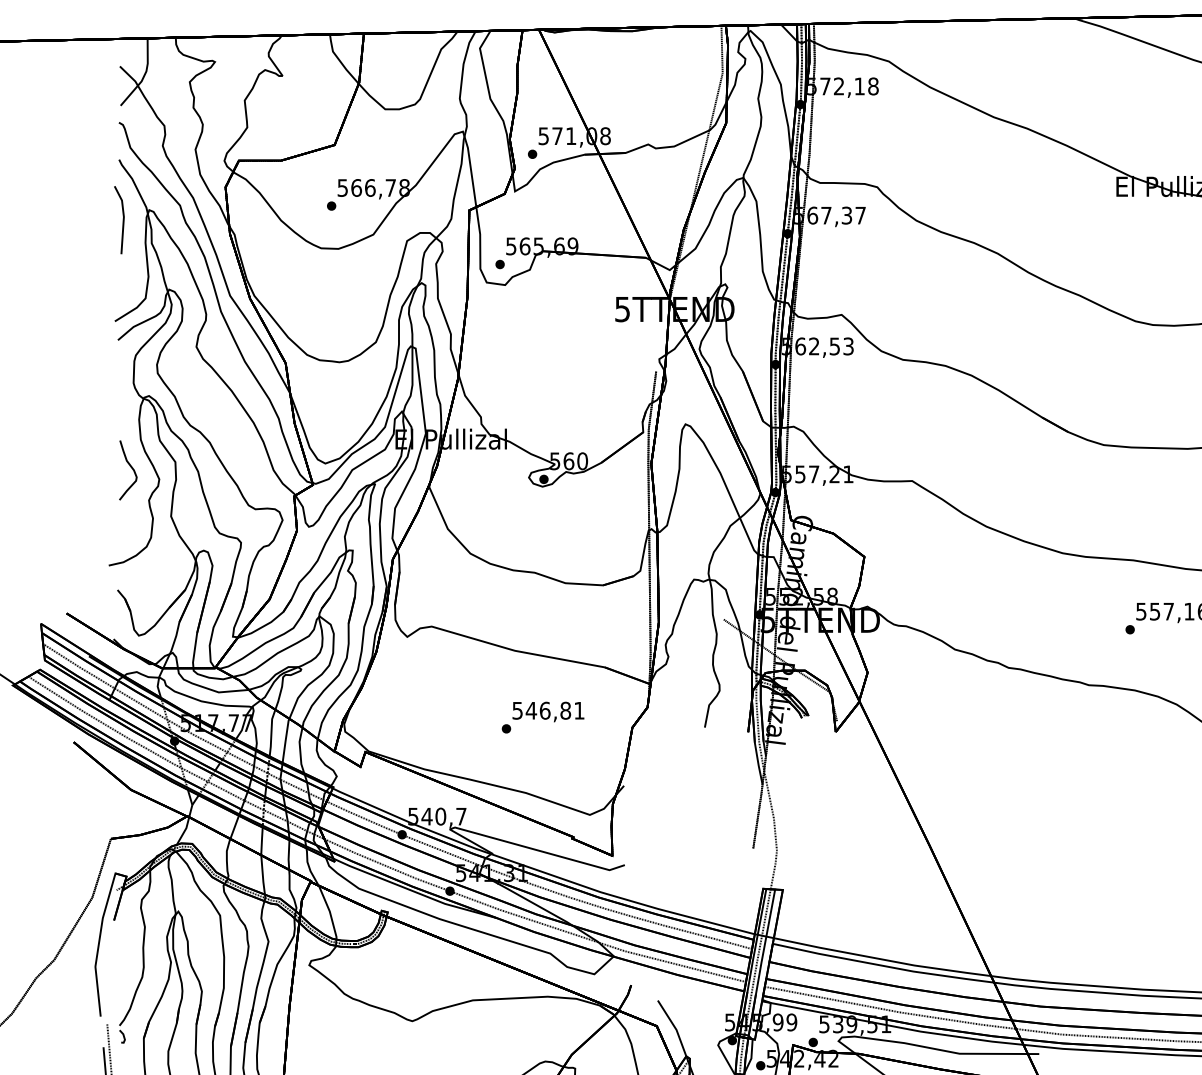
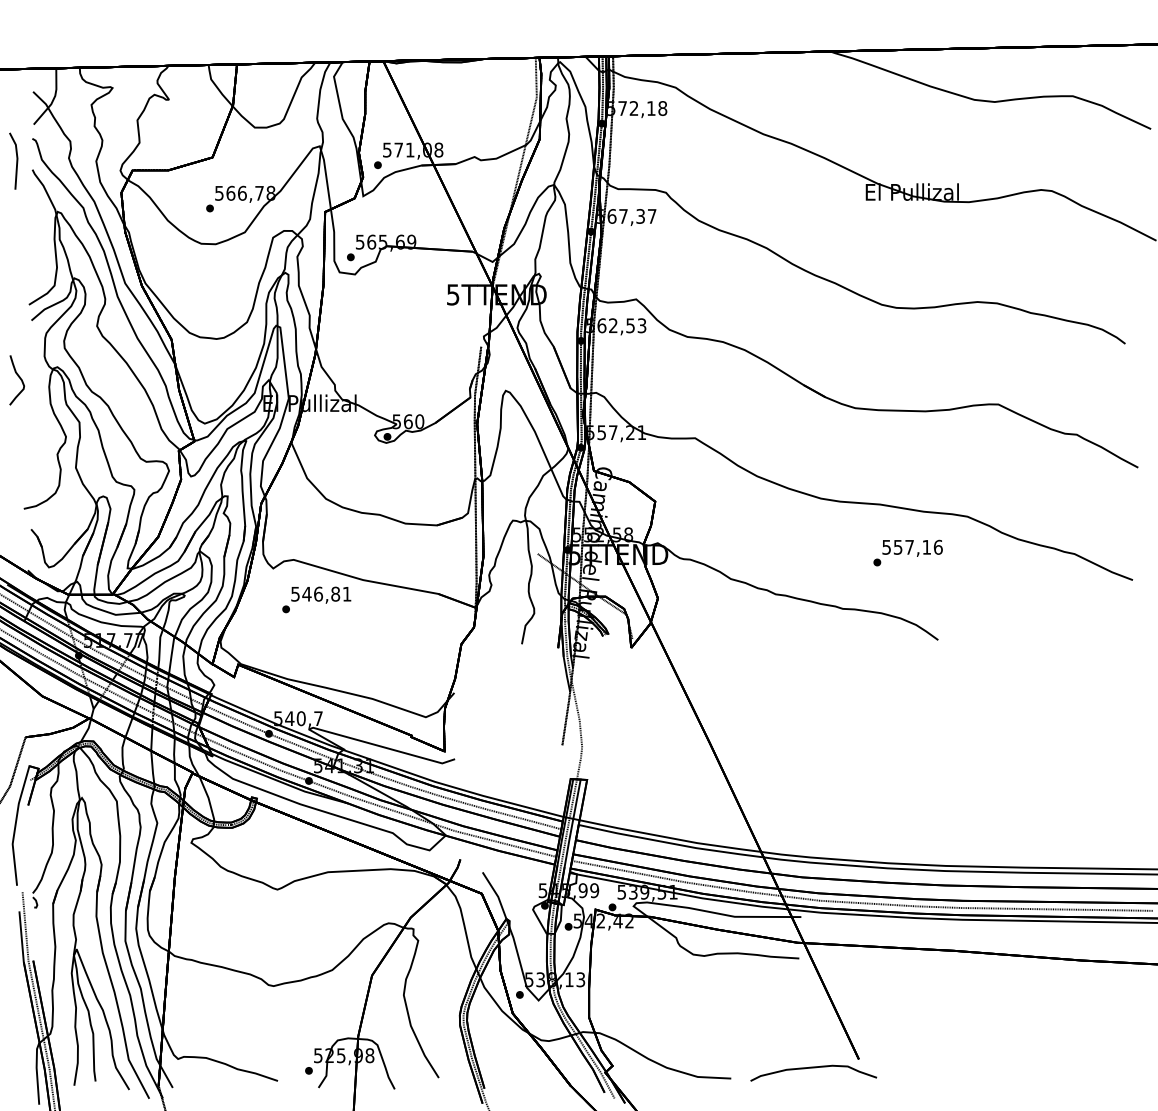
line: (122, 219) -> (16, 160), moved
curve: (129, 466) -> (18, 377), moved
text: (542, 717) -> (316, 599), moved

